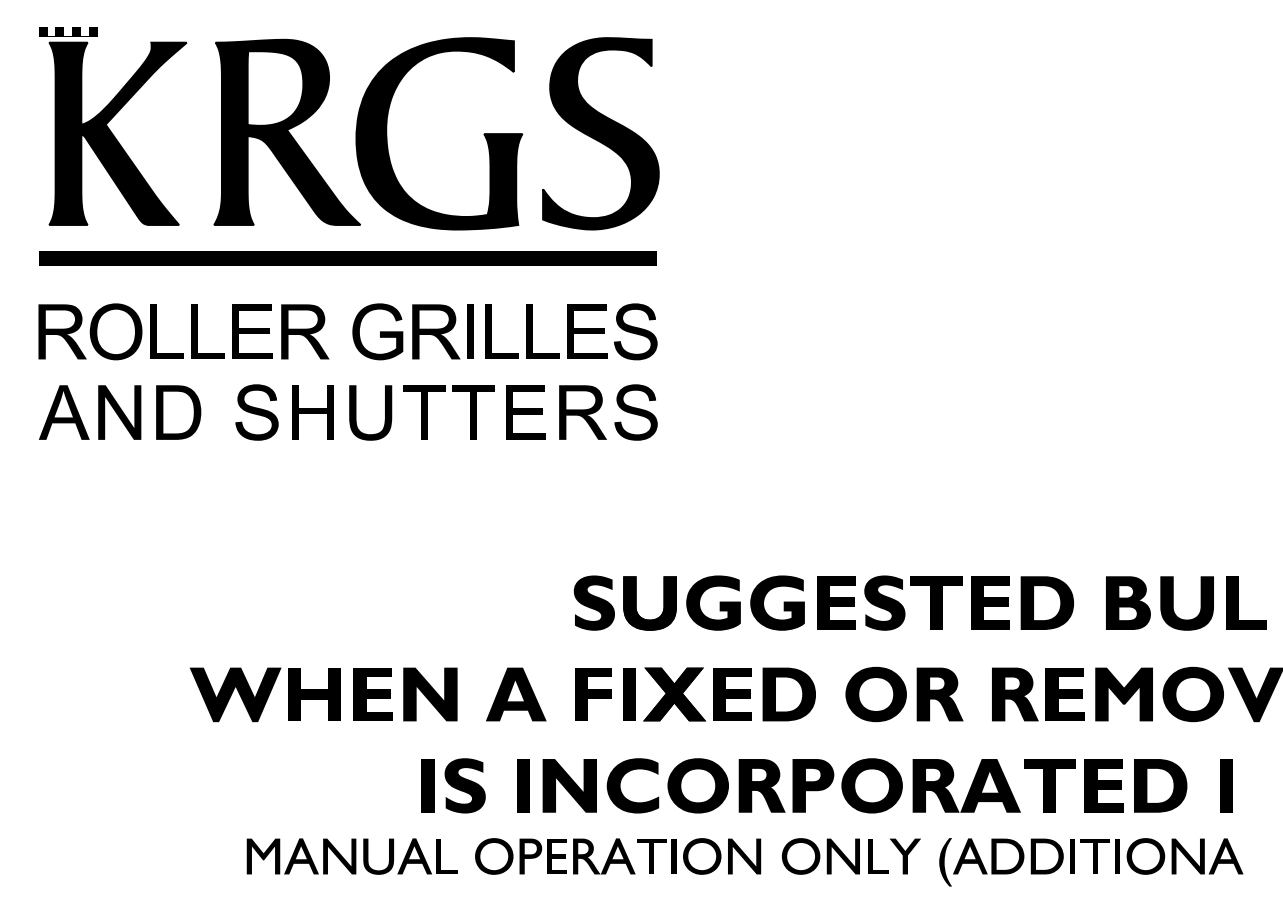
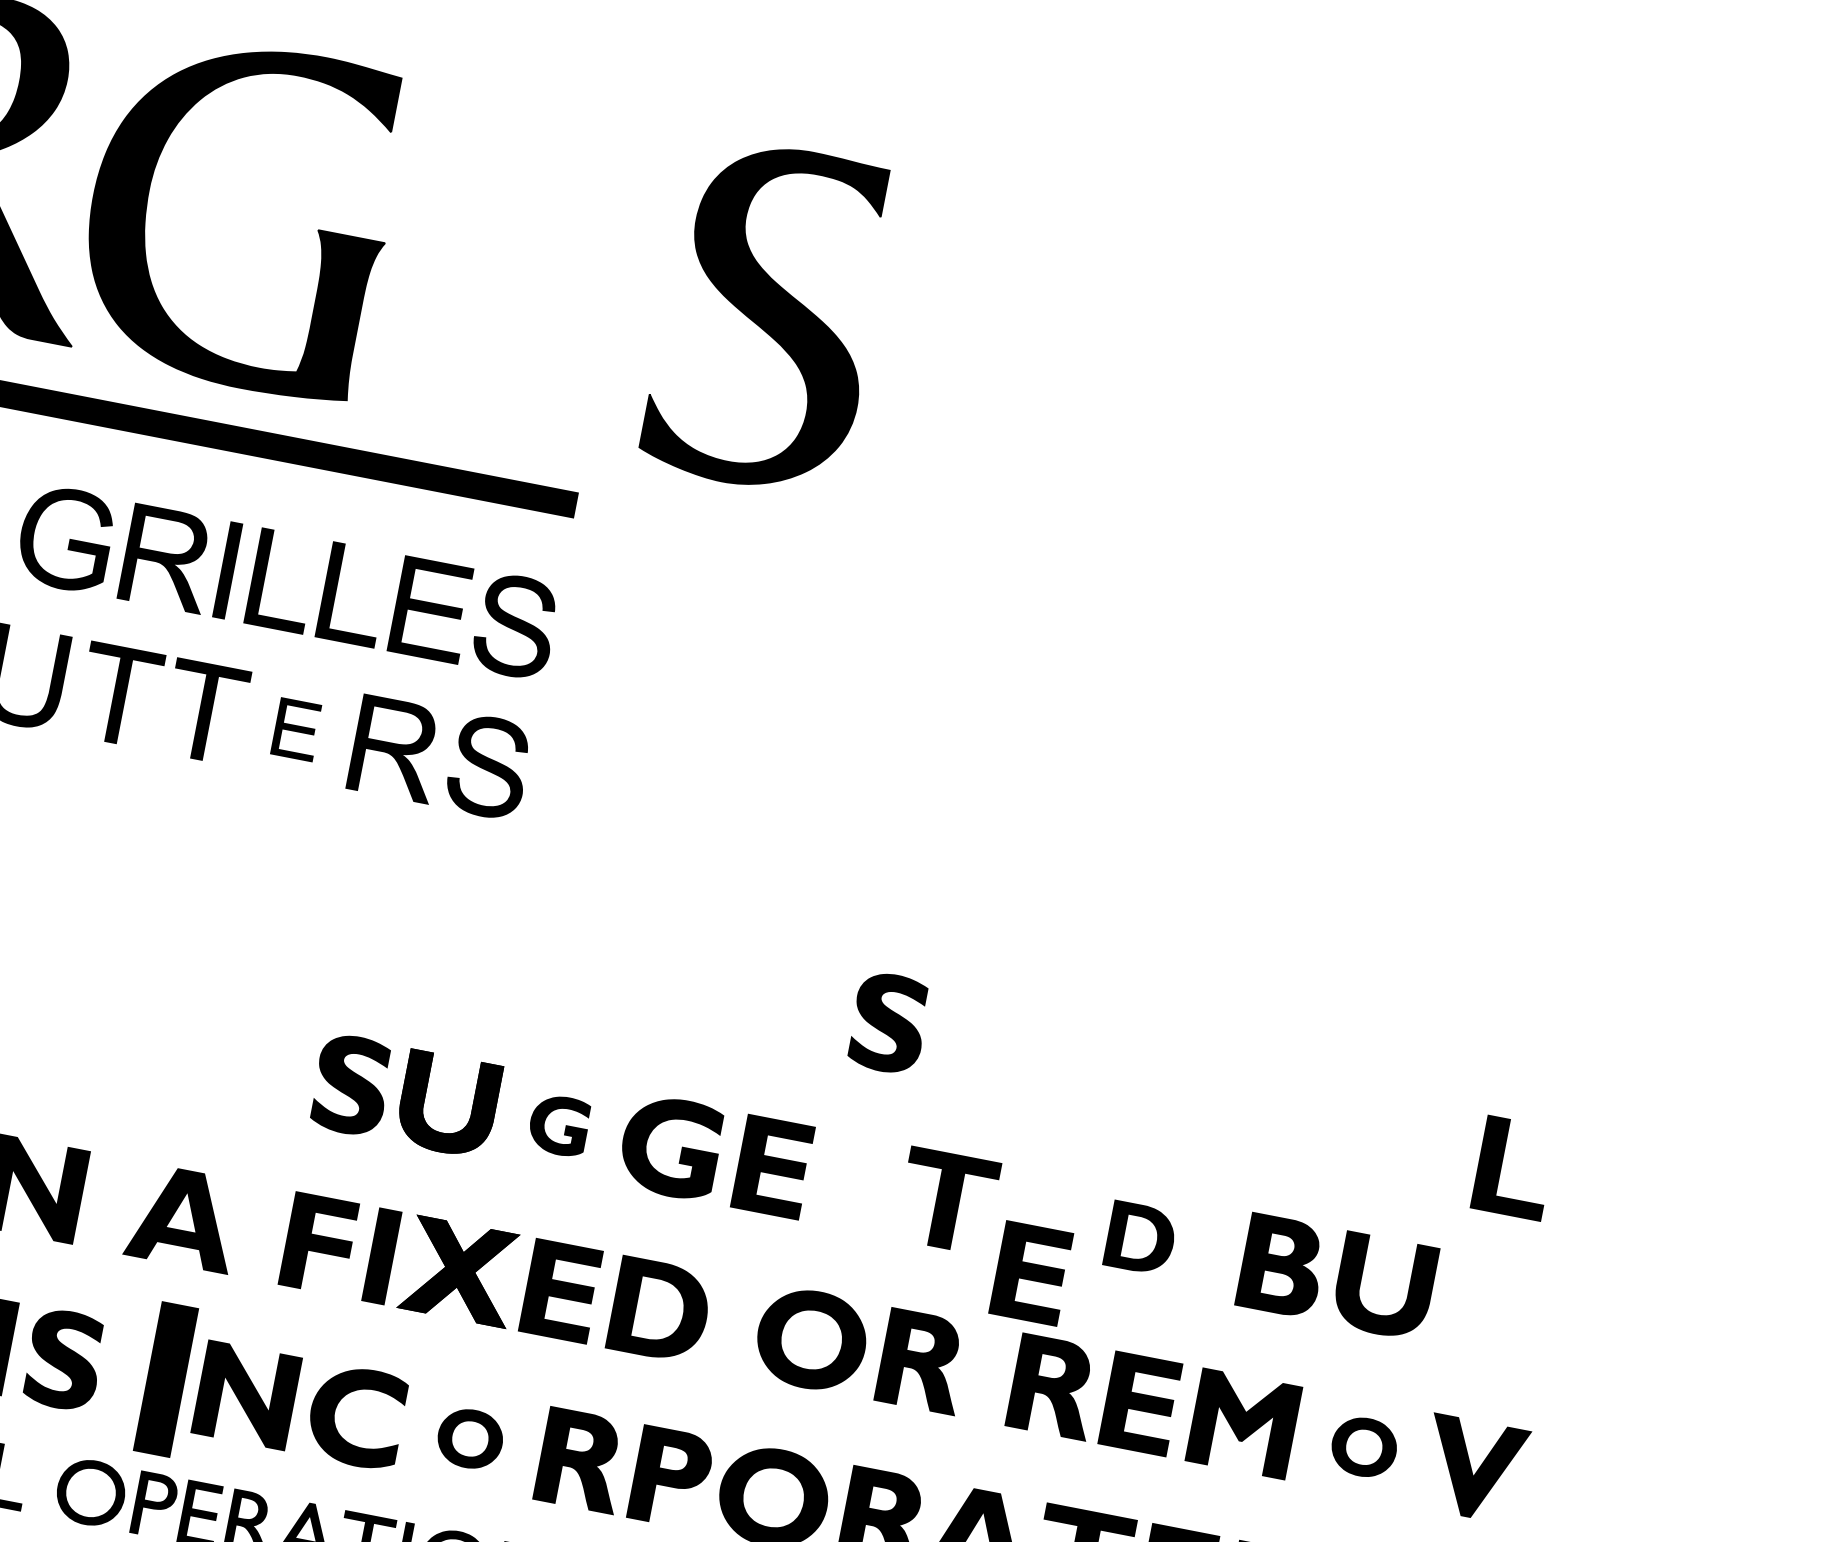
part: (600, 133) -> (768, 316), moved
part: (525, 412) -> (295, 729), size x0.6
part: (713, 602) -> (559, 1124), size x0.6
part: (884, 602) -> (888, 1021), moved
part: (990, 602) -> (1031, 1272), moved
part: (1046, 602) -> (1139, 1237), size x0.7
part: (1238, 602) -> (1501, 1164), moved
part: (1192, 694) -> (1363, 1447), size x0.6
part: (523, 785) -> (166, 1379), size x1.6
part: (697, 785) -> (469, 1438), size x0.6

